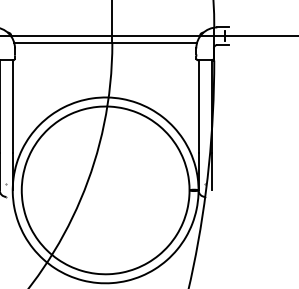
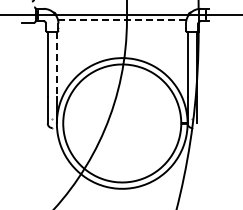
line: (106, 42) -> (122, 19), solid -> dashed
line: (12, 106) -> (56, 64), solid -> dashed

